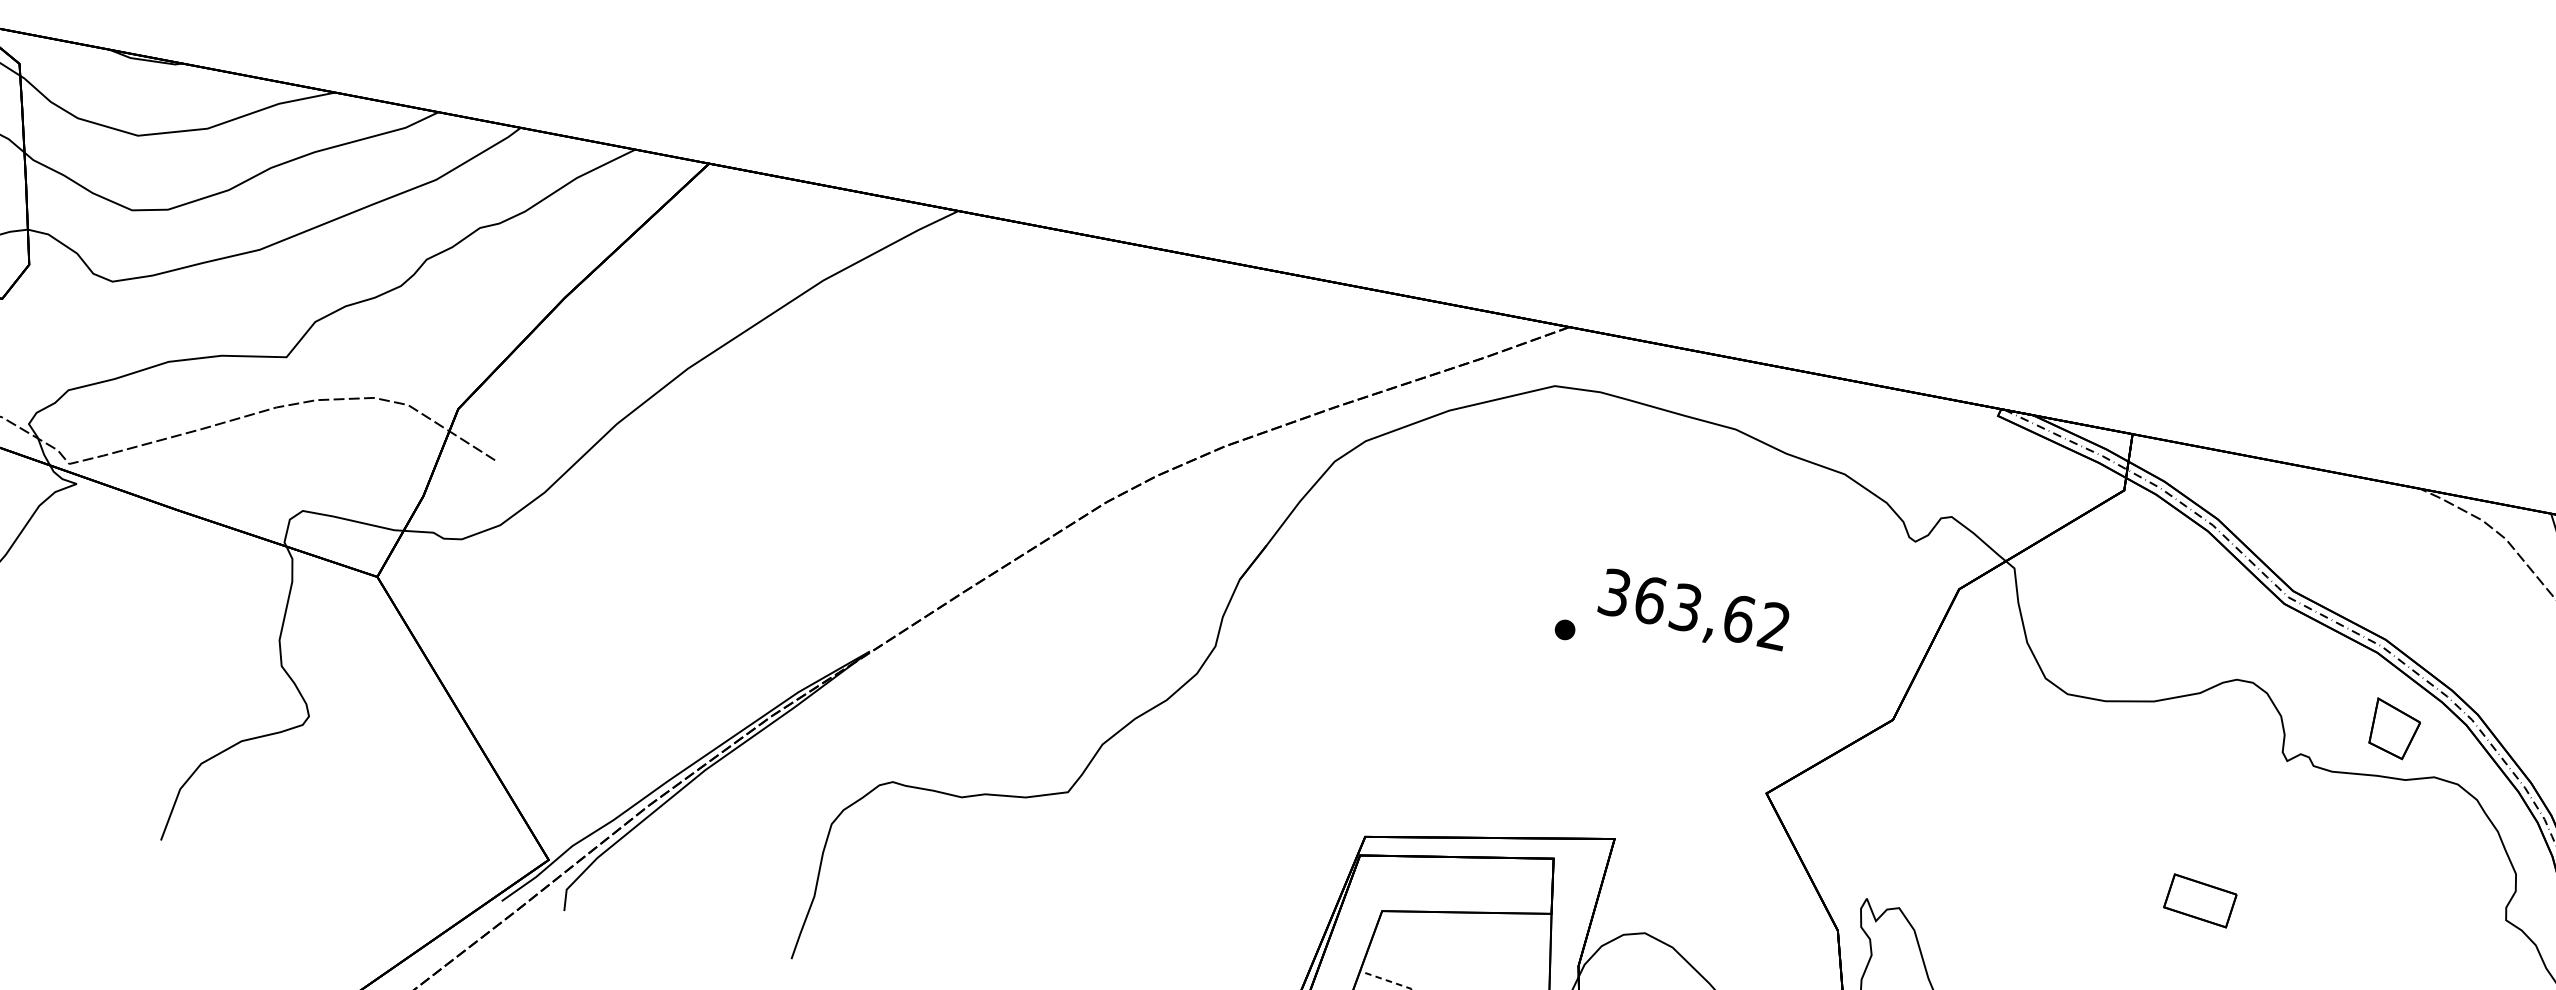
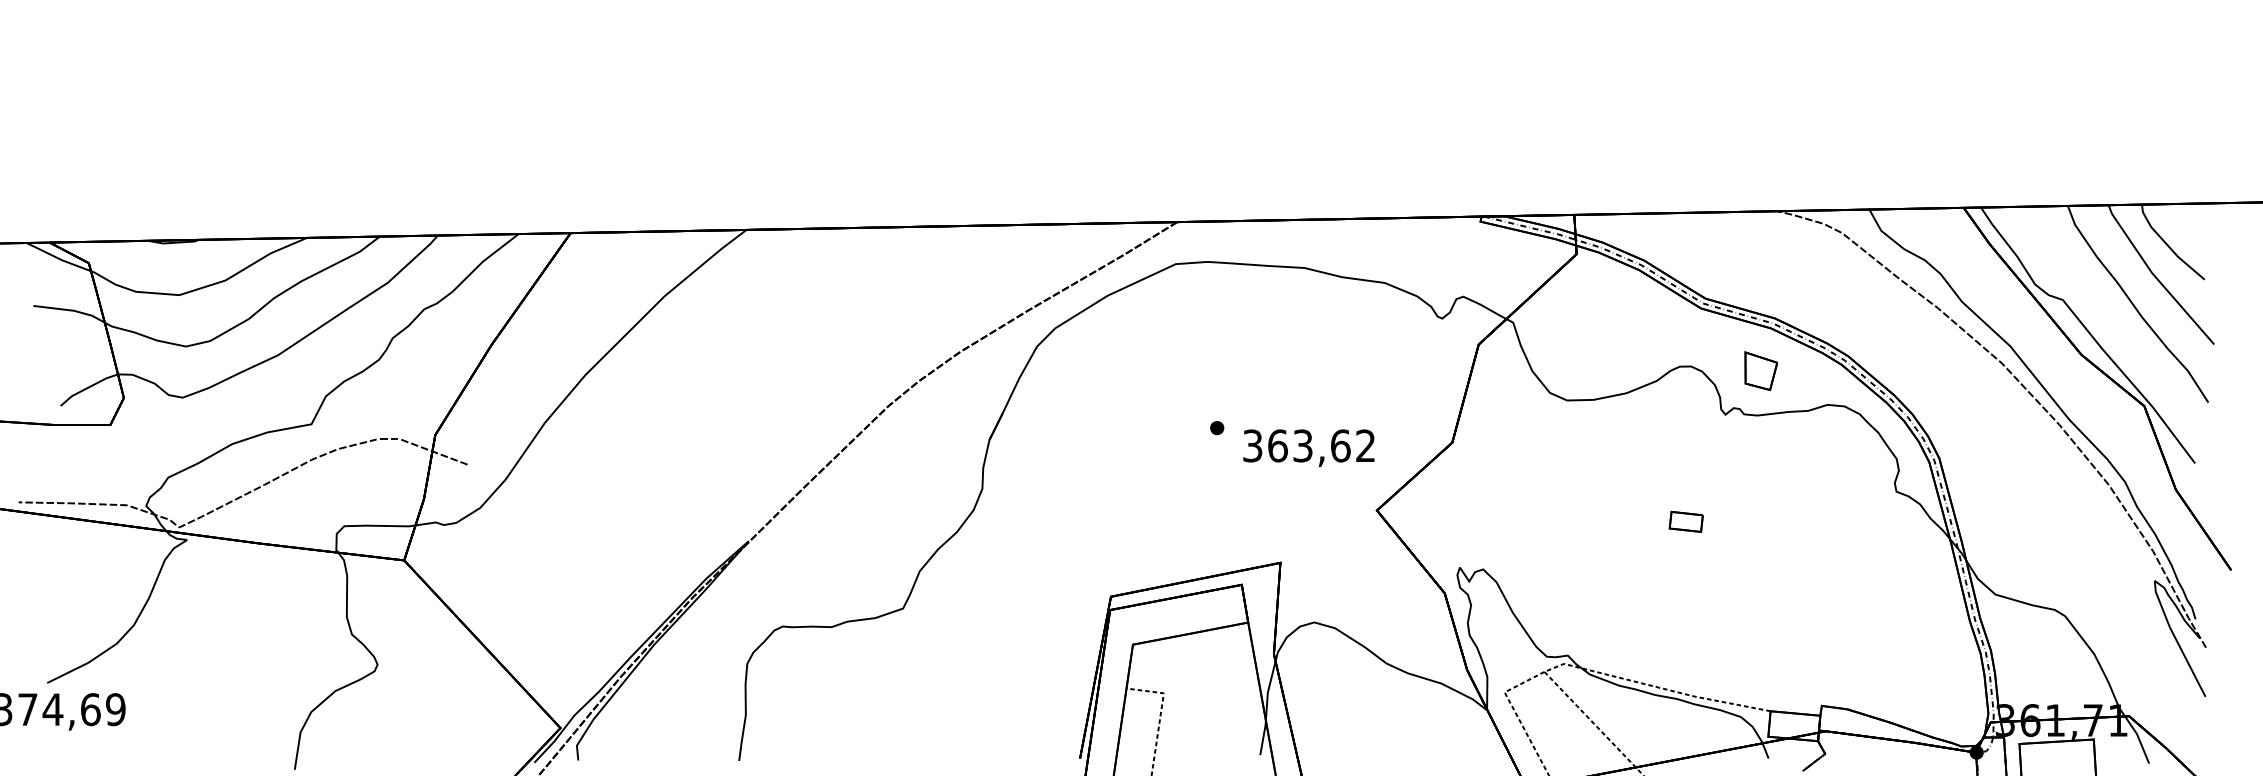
text: (1693, 611) -> (1308, 447), moved
part: (2395, 730) -> (1761, 371), moved
part: (2199, 900) -> (1685, 521), size x0.7

